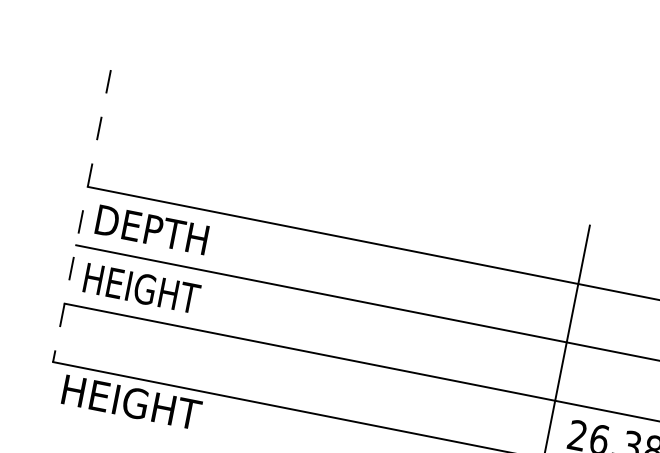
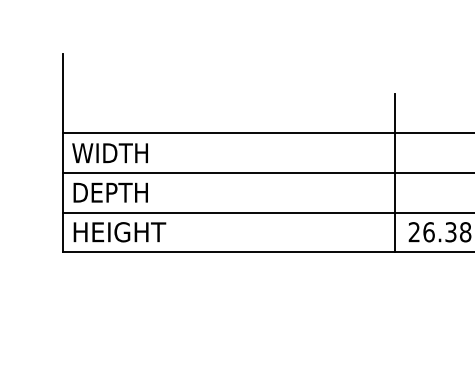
line: (82, 216) -> (63, 153), dashed -> solid
text: (142, 228) -> (104, 153), DEPTH -> WIDTH
text: (141, 288) -> (111, 192), HEIGHT -> DEPTH
text: (131, 402) -> (119, 232), moved

